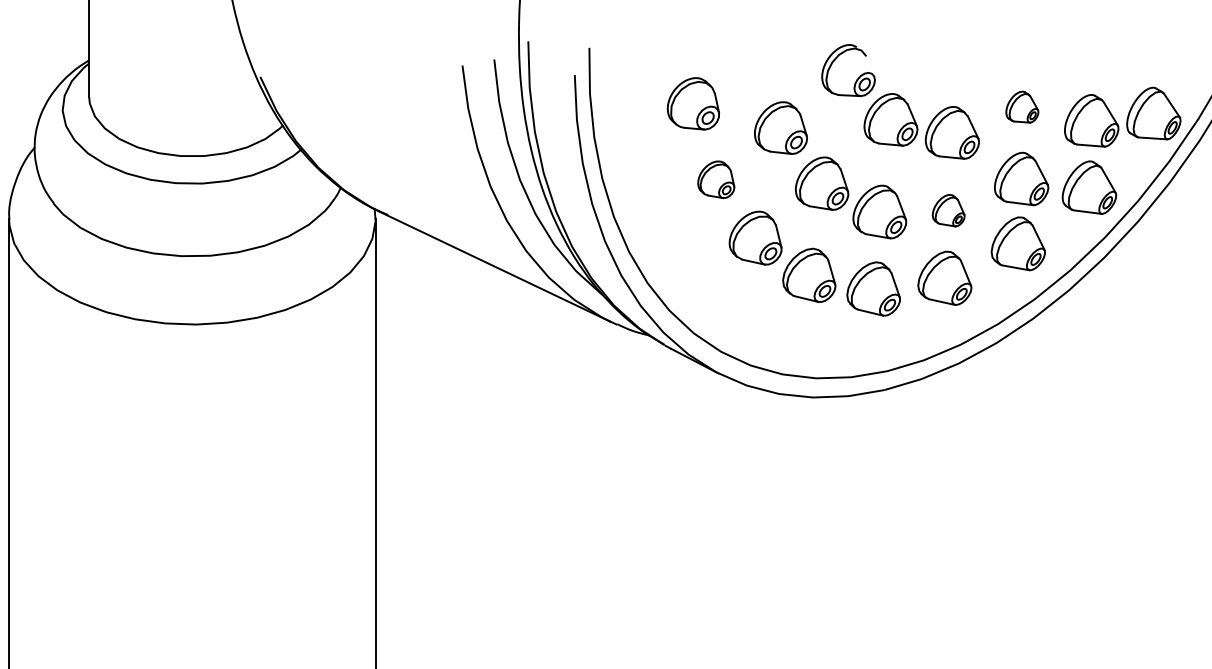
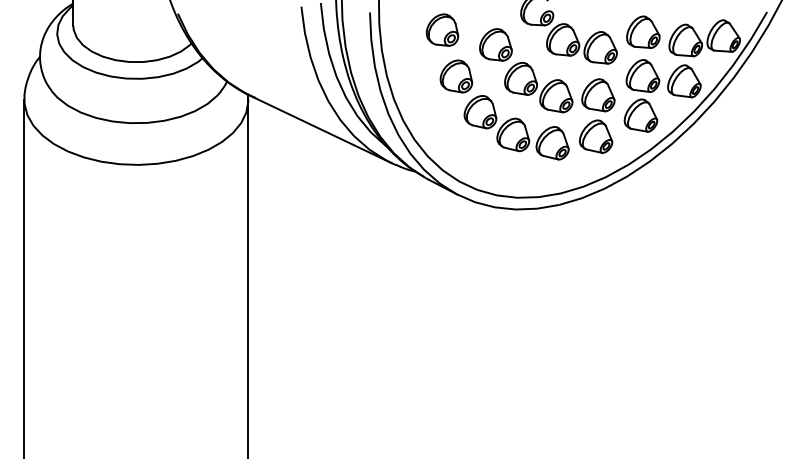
part: (1022, 106) -> (643, 31), size x1.67
part: (716, 179) -> (456, 76), size x1.43
part: (948, 210) -> (598, 95), size x1.67

